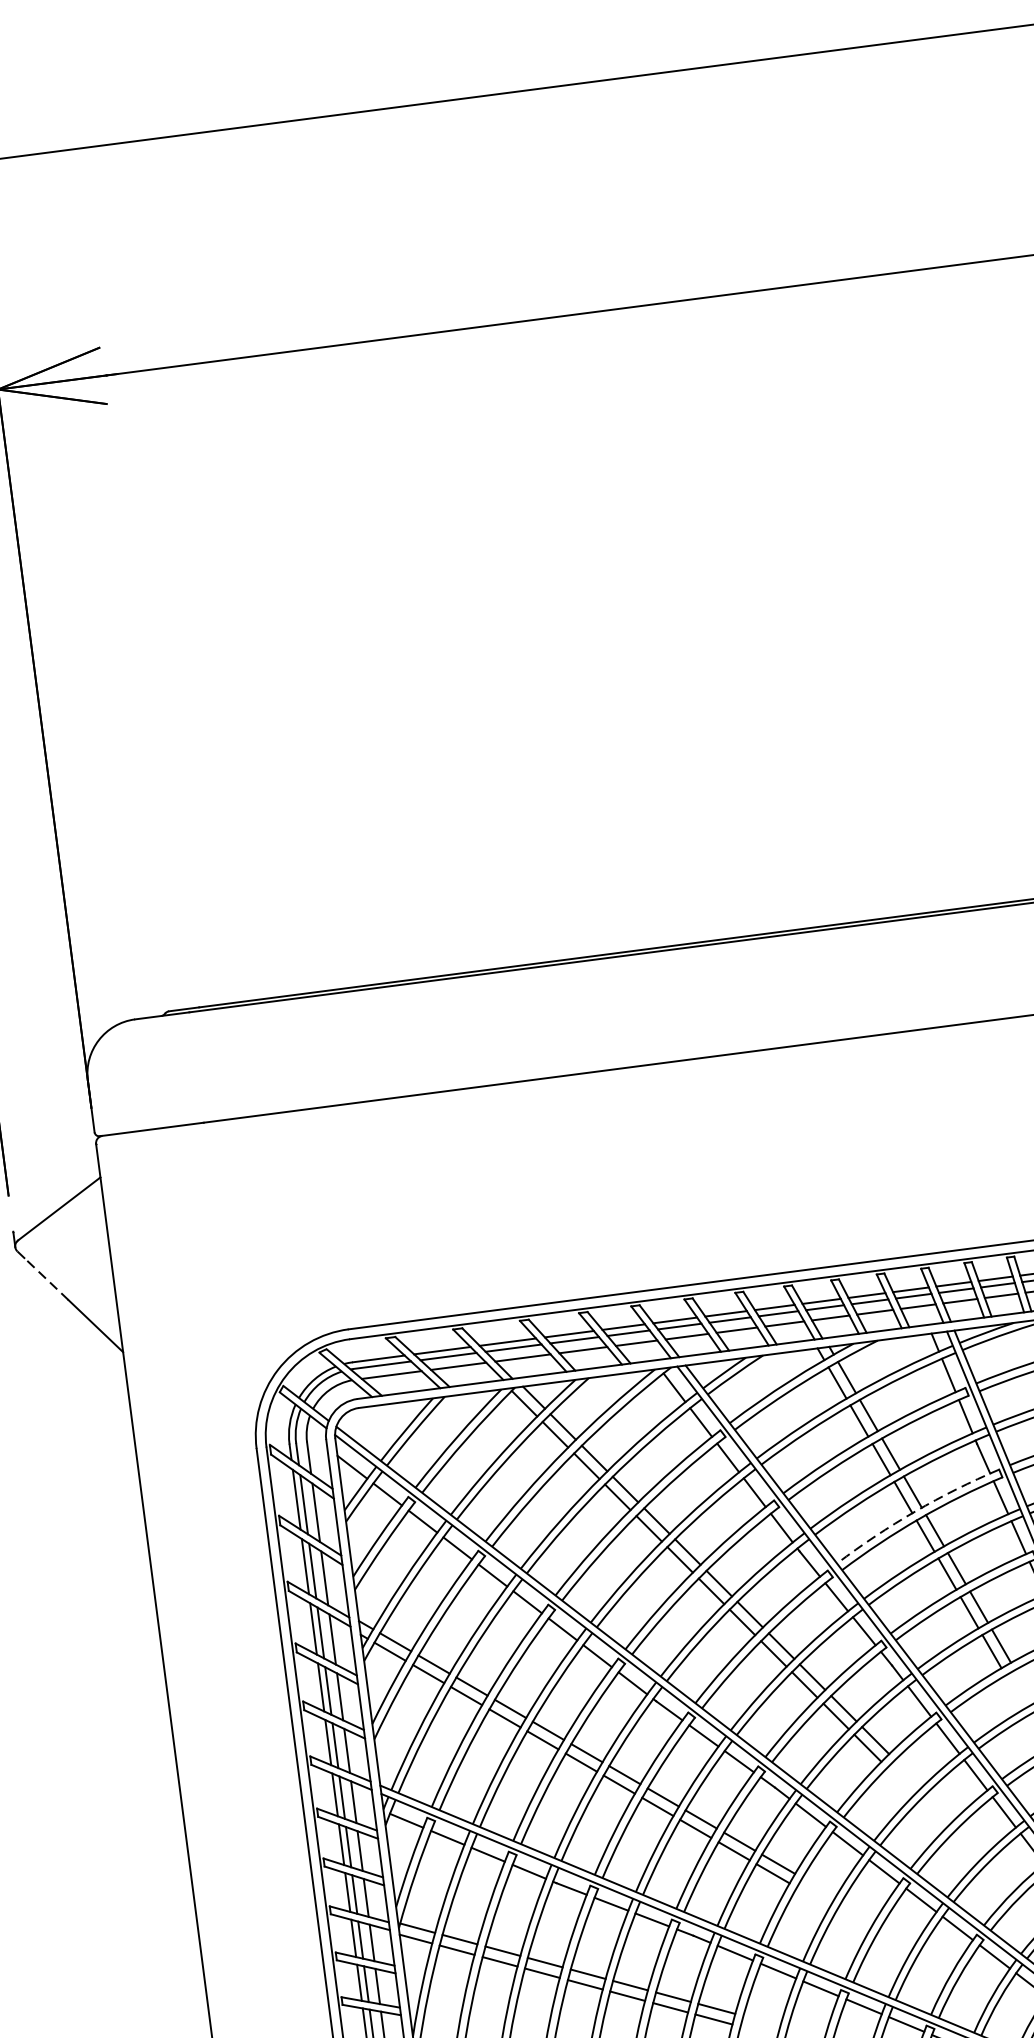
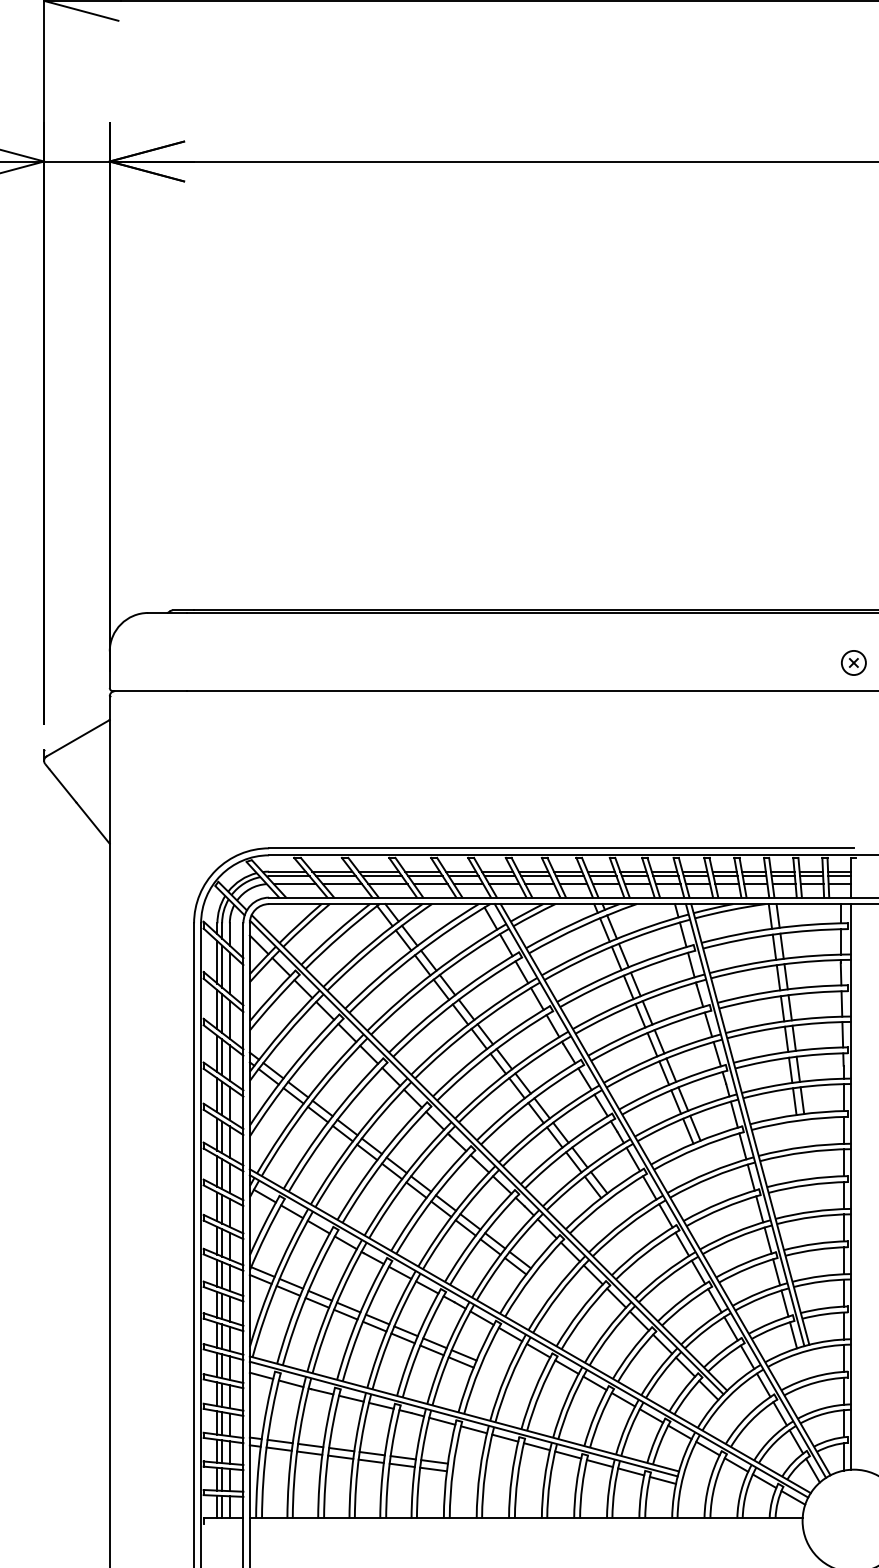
line: (45, 1278) -> (62, 785), dashed -> solid
arc: (915, 1511) -> (647, 1026), dashed -> solid

